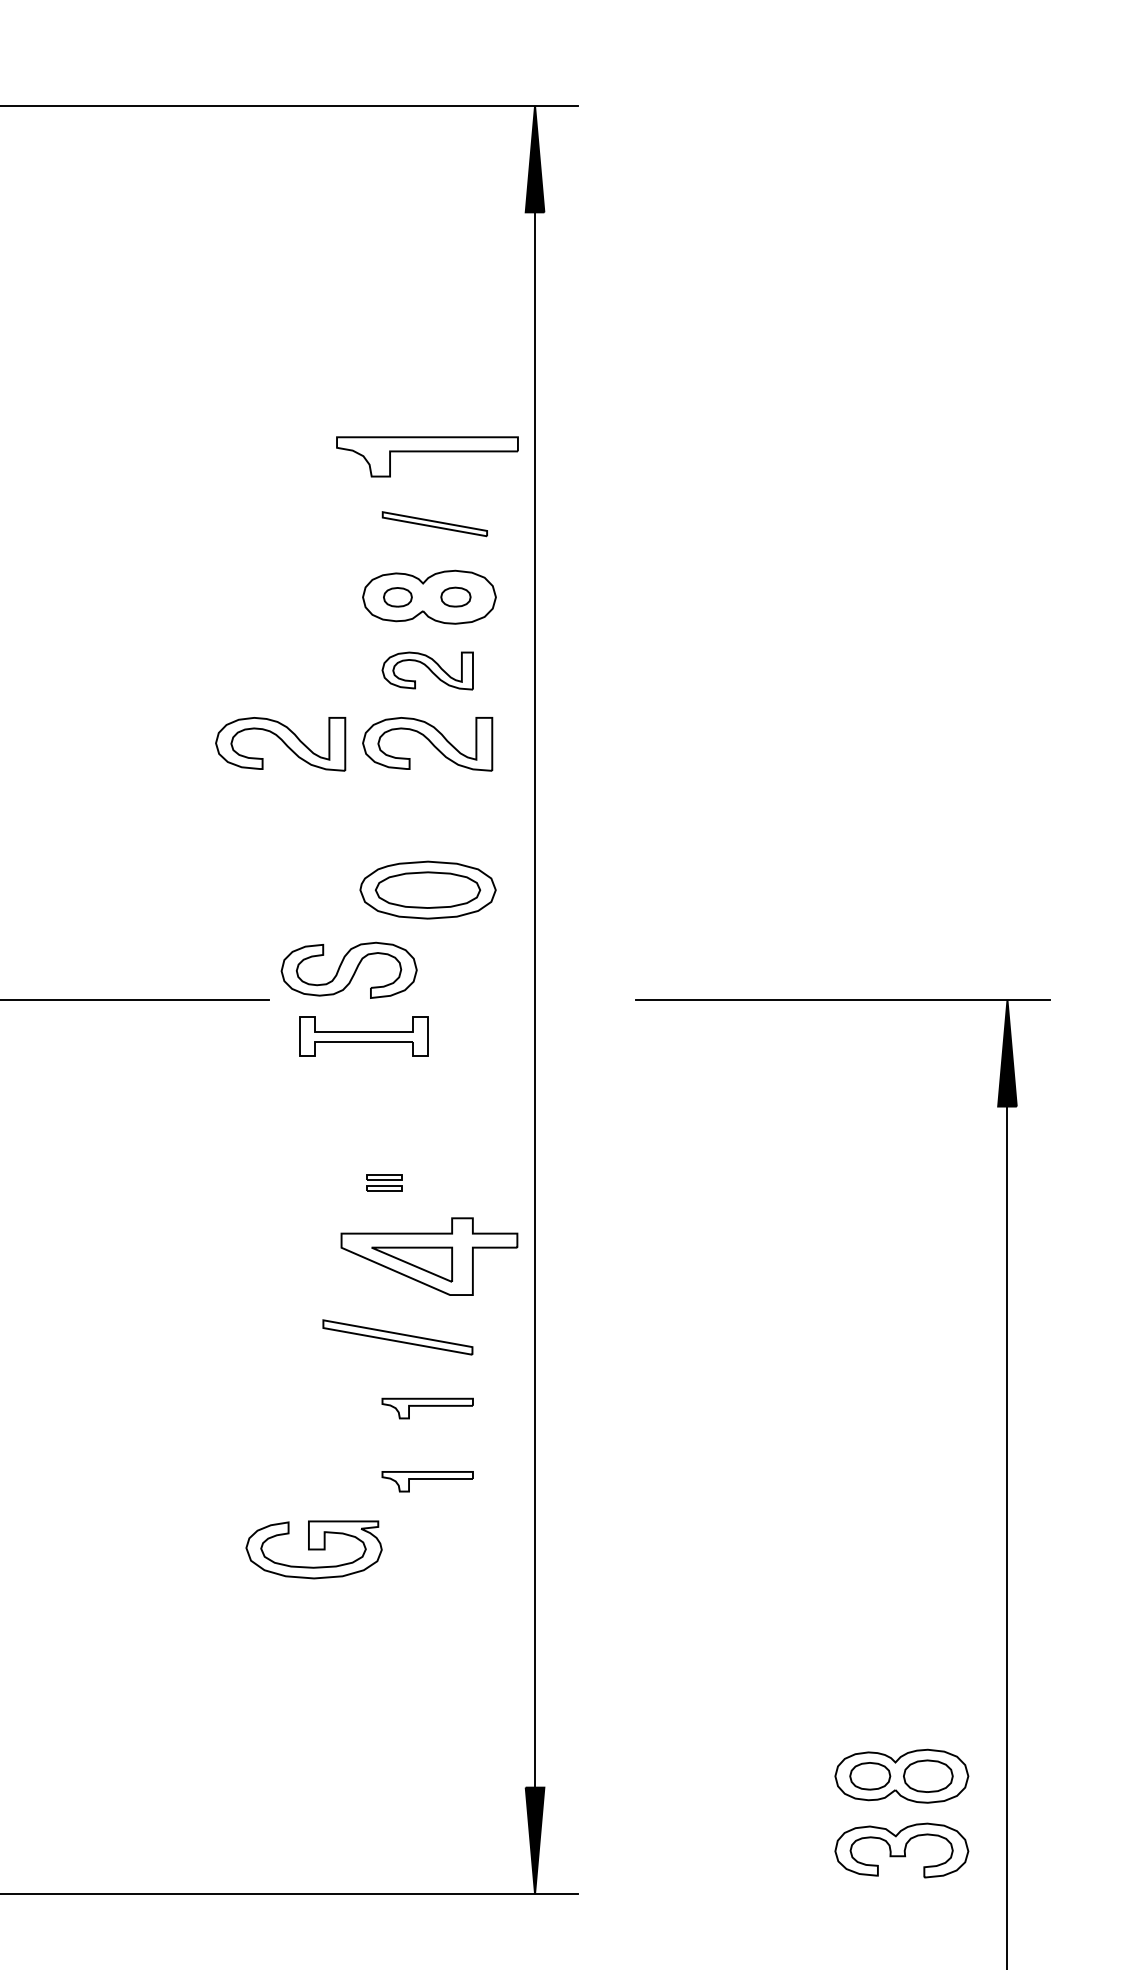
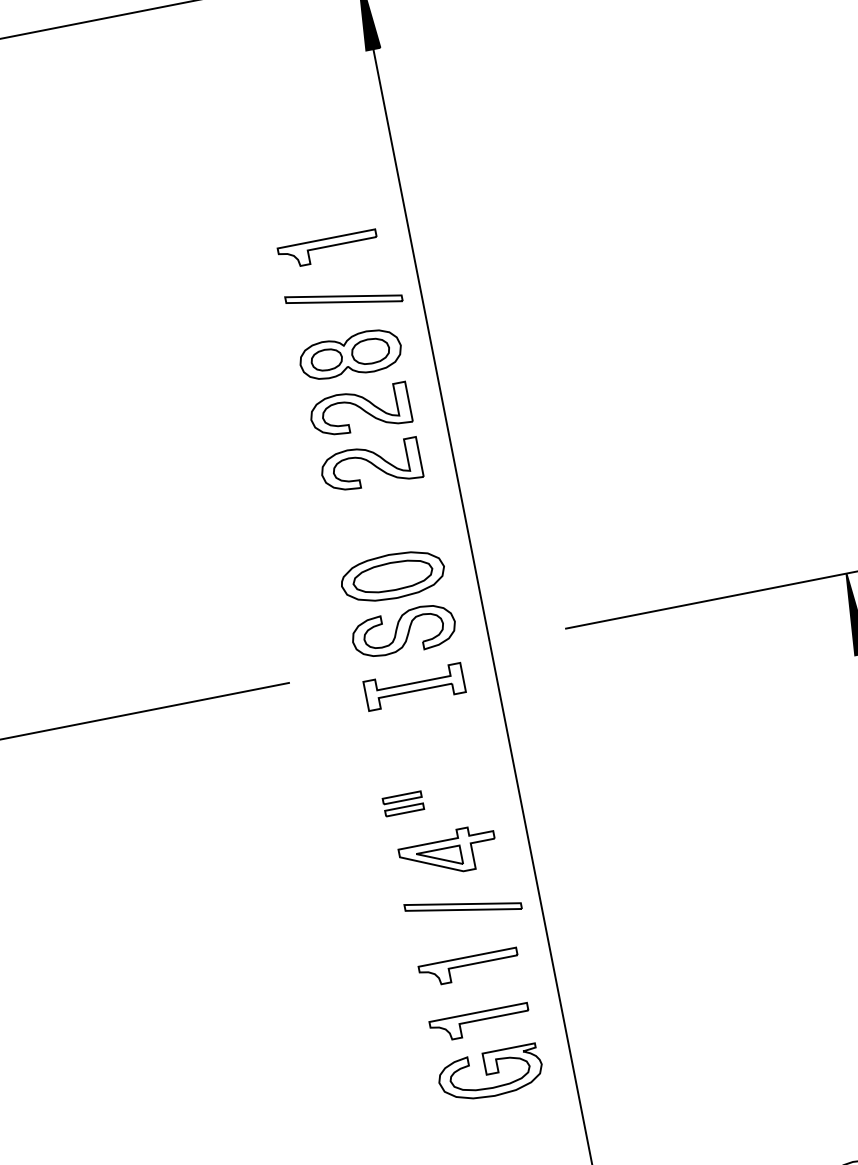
part: (427, 456) -> (328, 249), size x0.71
part: (434, 524) -> (343, 299), size x1.43
part: (455, 596) -> (370, 350), size x1.67
part: (397, 597) -> (326, 360), size x1.43
part: (427, 670) -> (360, 410), size x1.43
part: (280, 744) -> (260, 488), removed
part: (348, 969) -> (403, 631), moved
part: (363, 1036) -> (414, 686), moved
part: (384, 1182) -> (403, 803), size x1.43
part: (429, 1256) -> (448, 852), size x0.71
part: (397, 1337) -> (462, 907), moved
part: (427, 1408) -> (469, 967), size x1.43
part: (427, 1481) -> (480, 1022), size x1.43
part: (313, 1549) -> (490, 1074), moved

